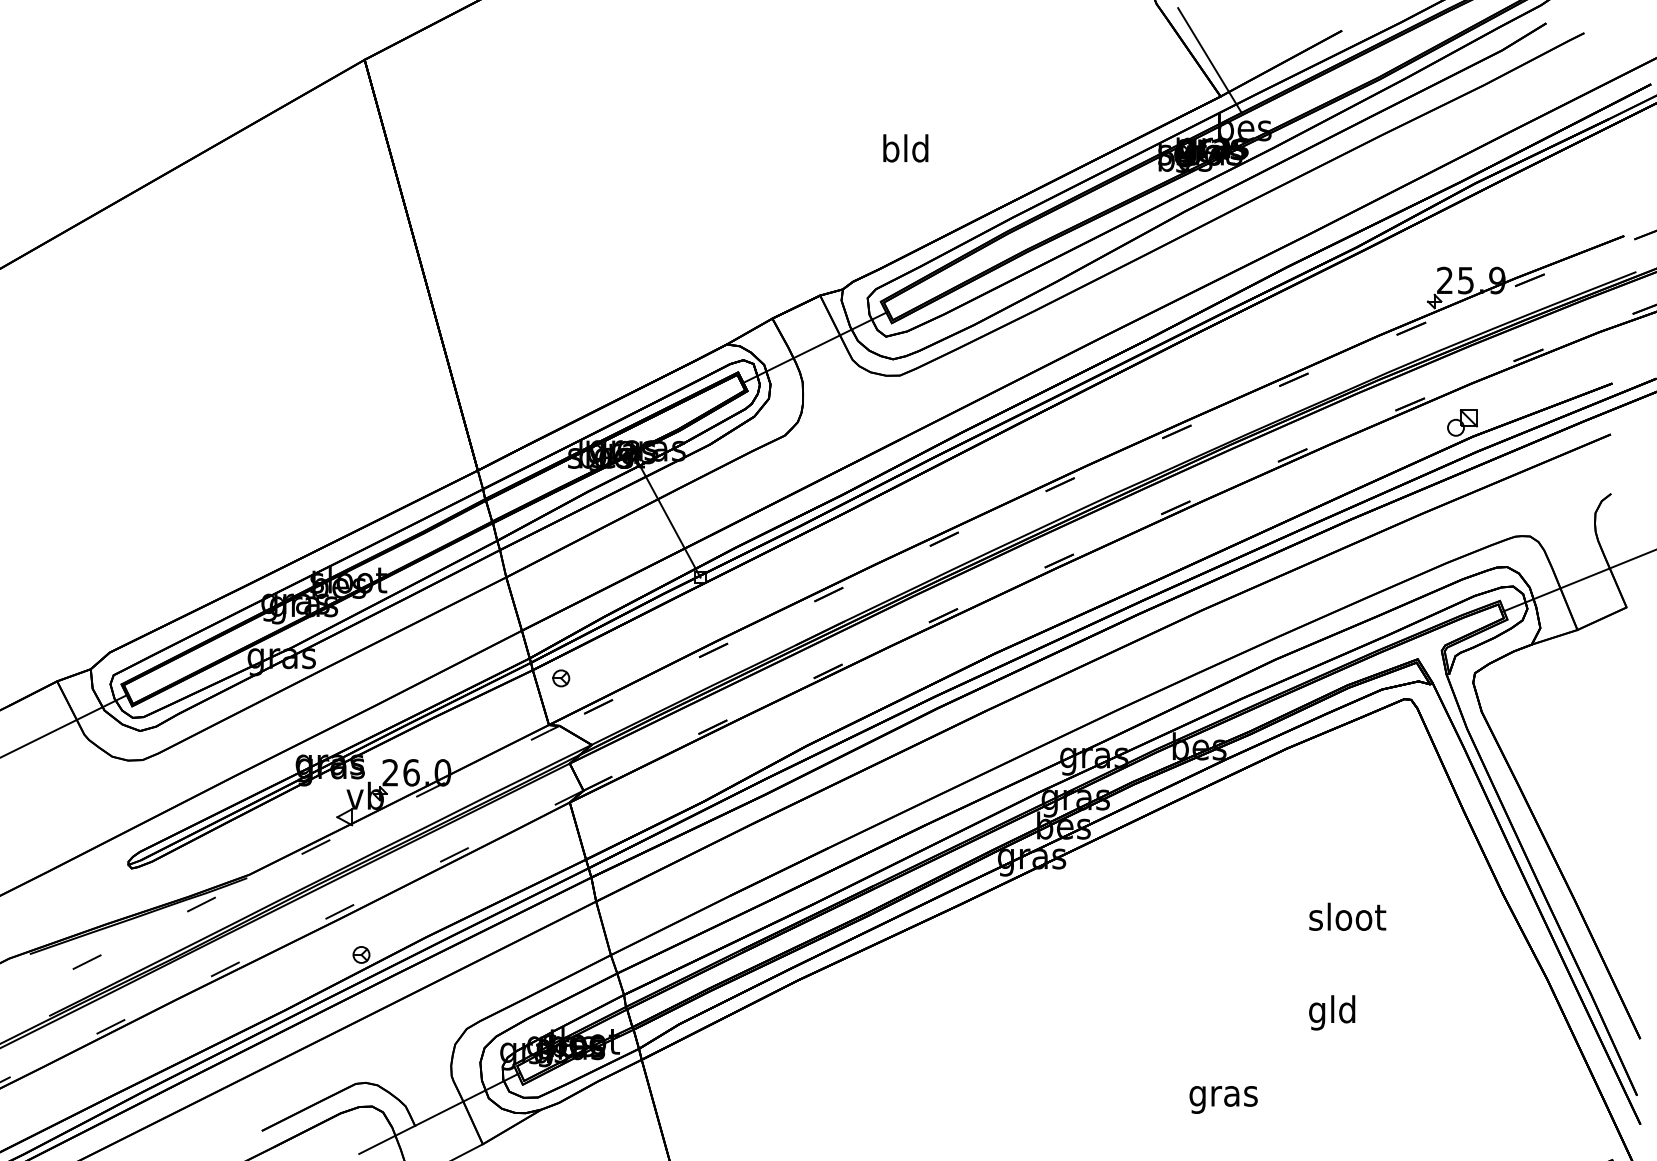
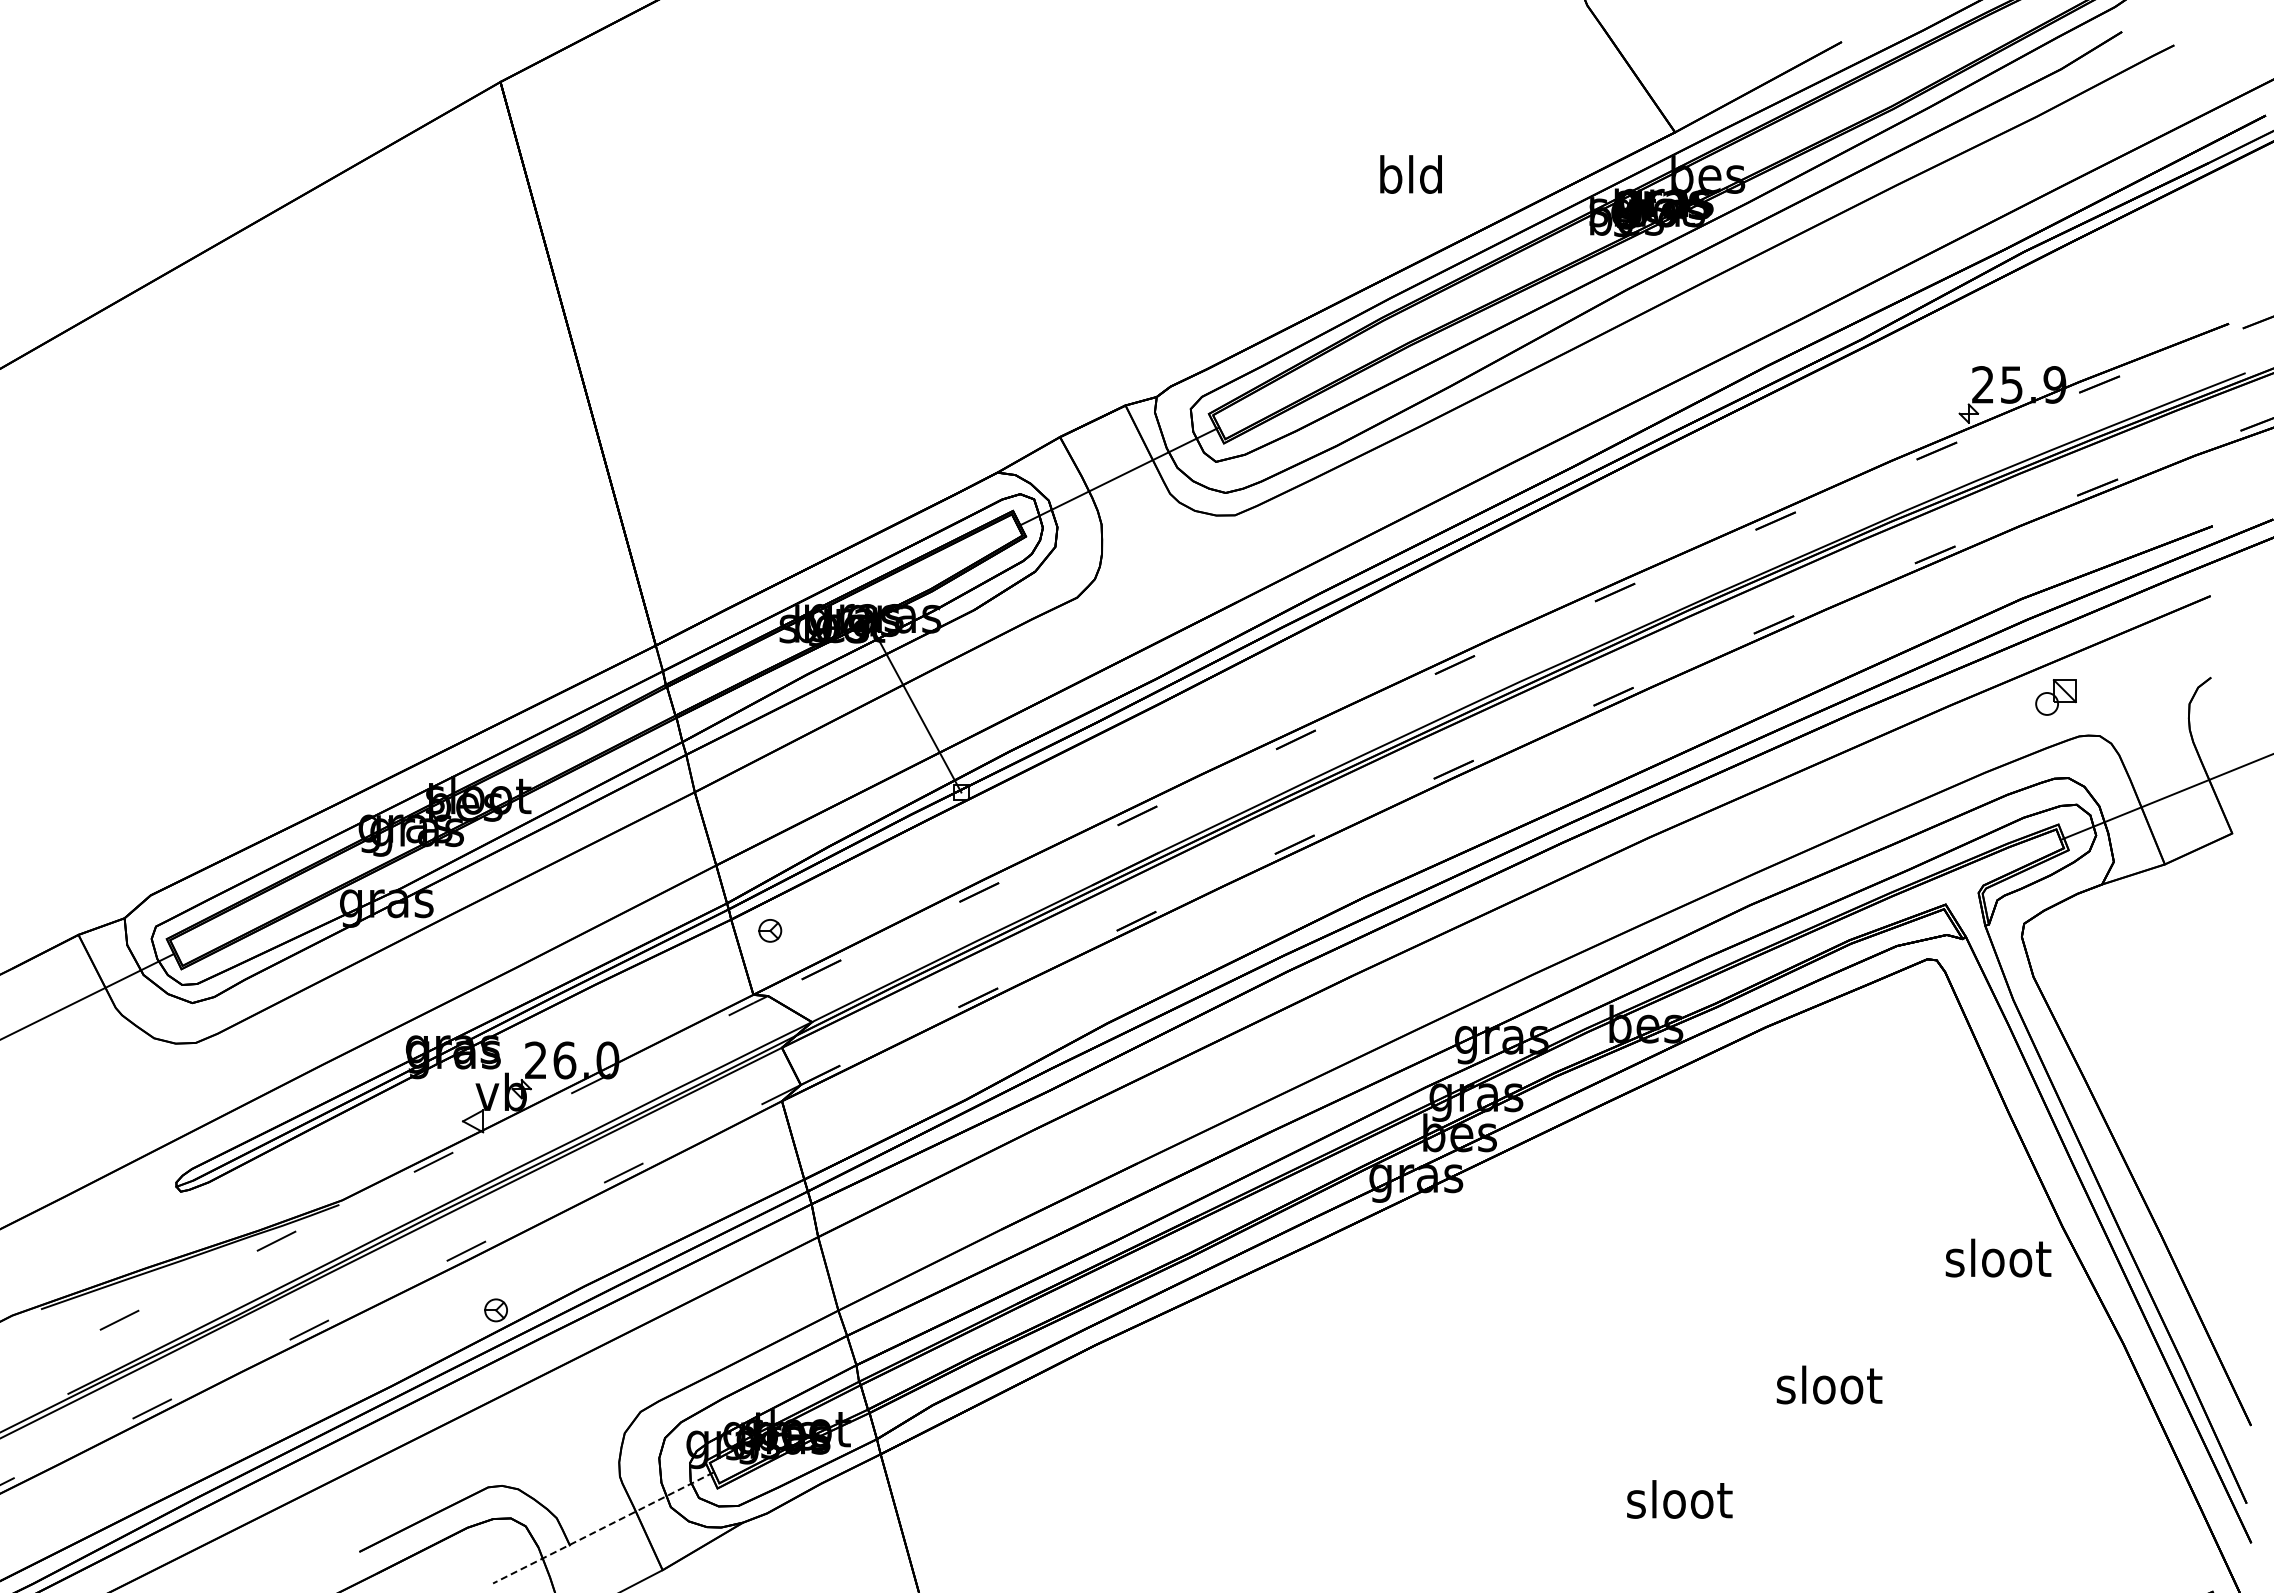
line: (1209, 60) -> (1660, 83), removed
text: (905, 148) -> (1410, 174), moved
part: (1462, 423) -> (2055, 697), moved
text: (1347, 916) -> (1998, 1257), moved
text: (1333, 1012) -> (1829, 1389), gld -> sloot
text: (1223, 1096) -> (1679, 1504), gras -> sloot
line: (439, 1113) -> (602, 1528), solid -> dashed

